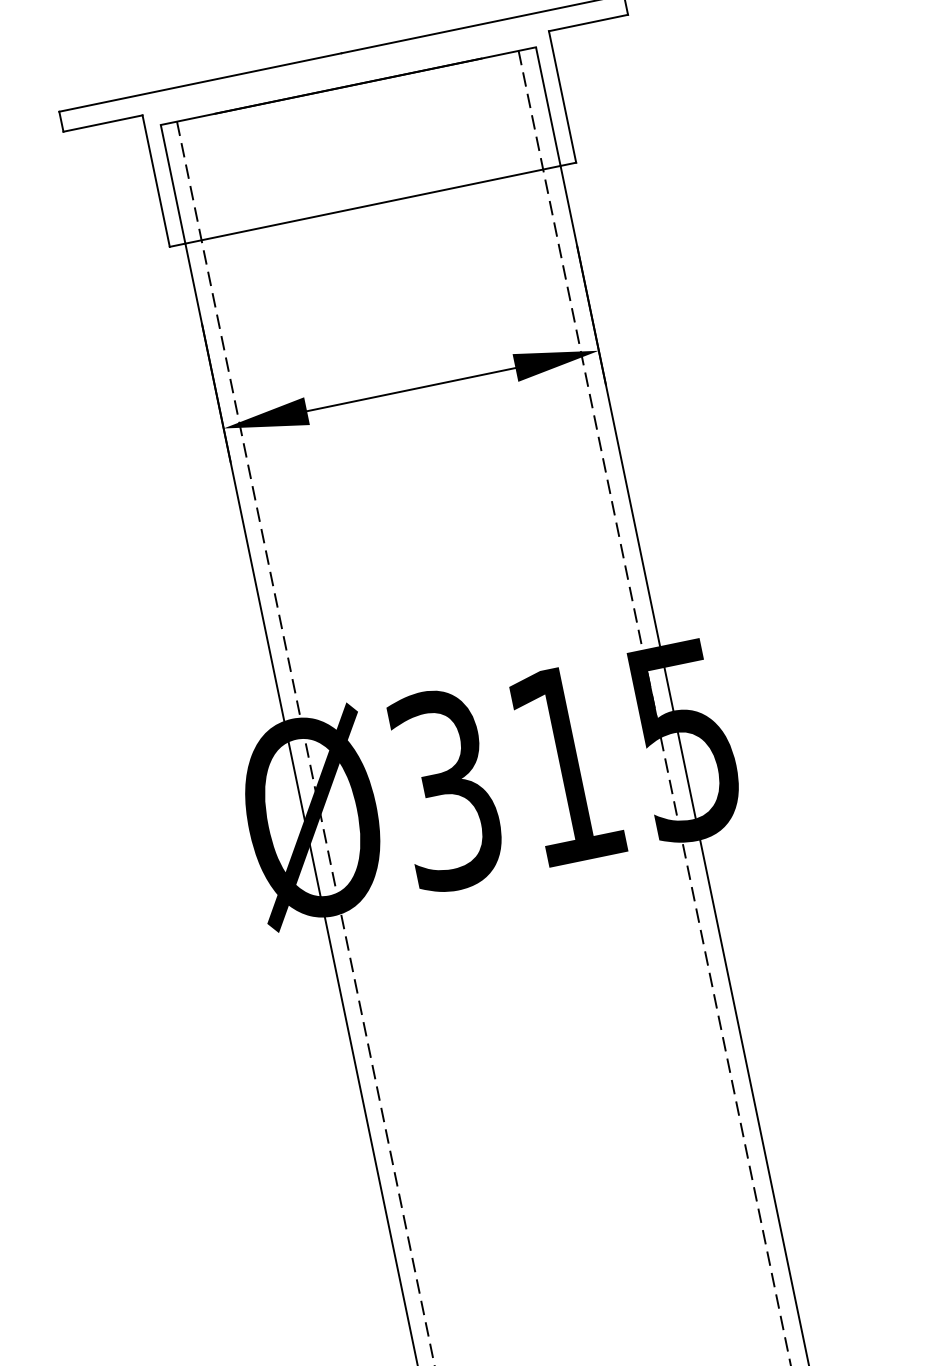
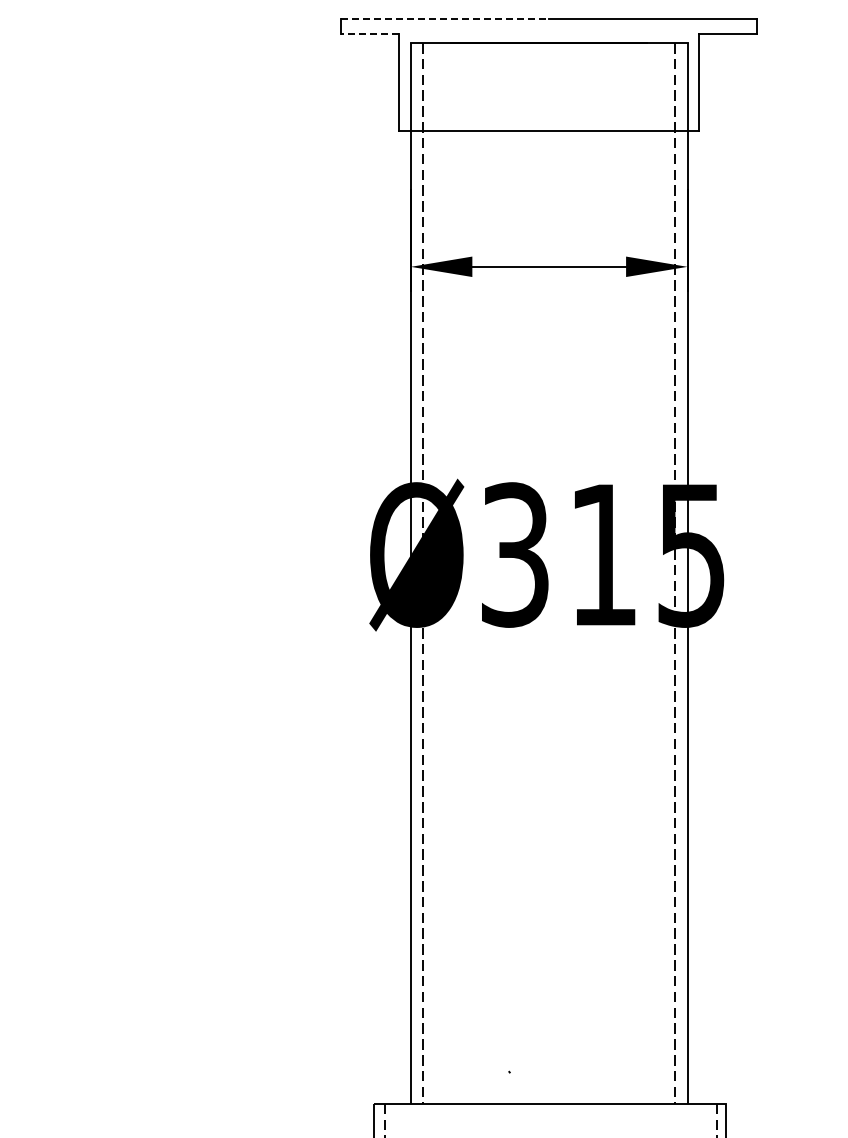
line: (200, 82) -> (445, 18), solid -> dashed
line: (102, 123) -> (369, 33), solid -> dashed

